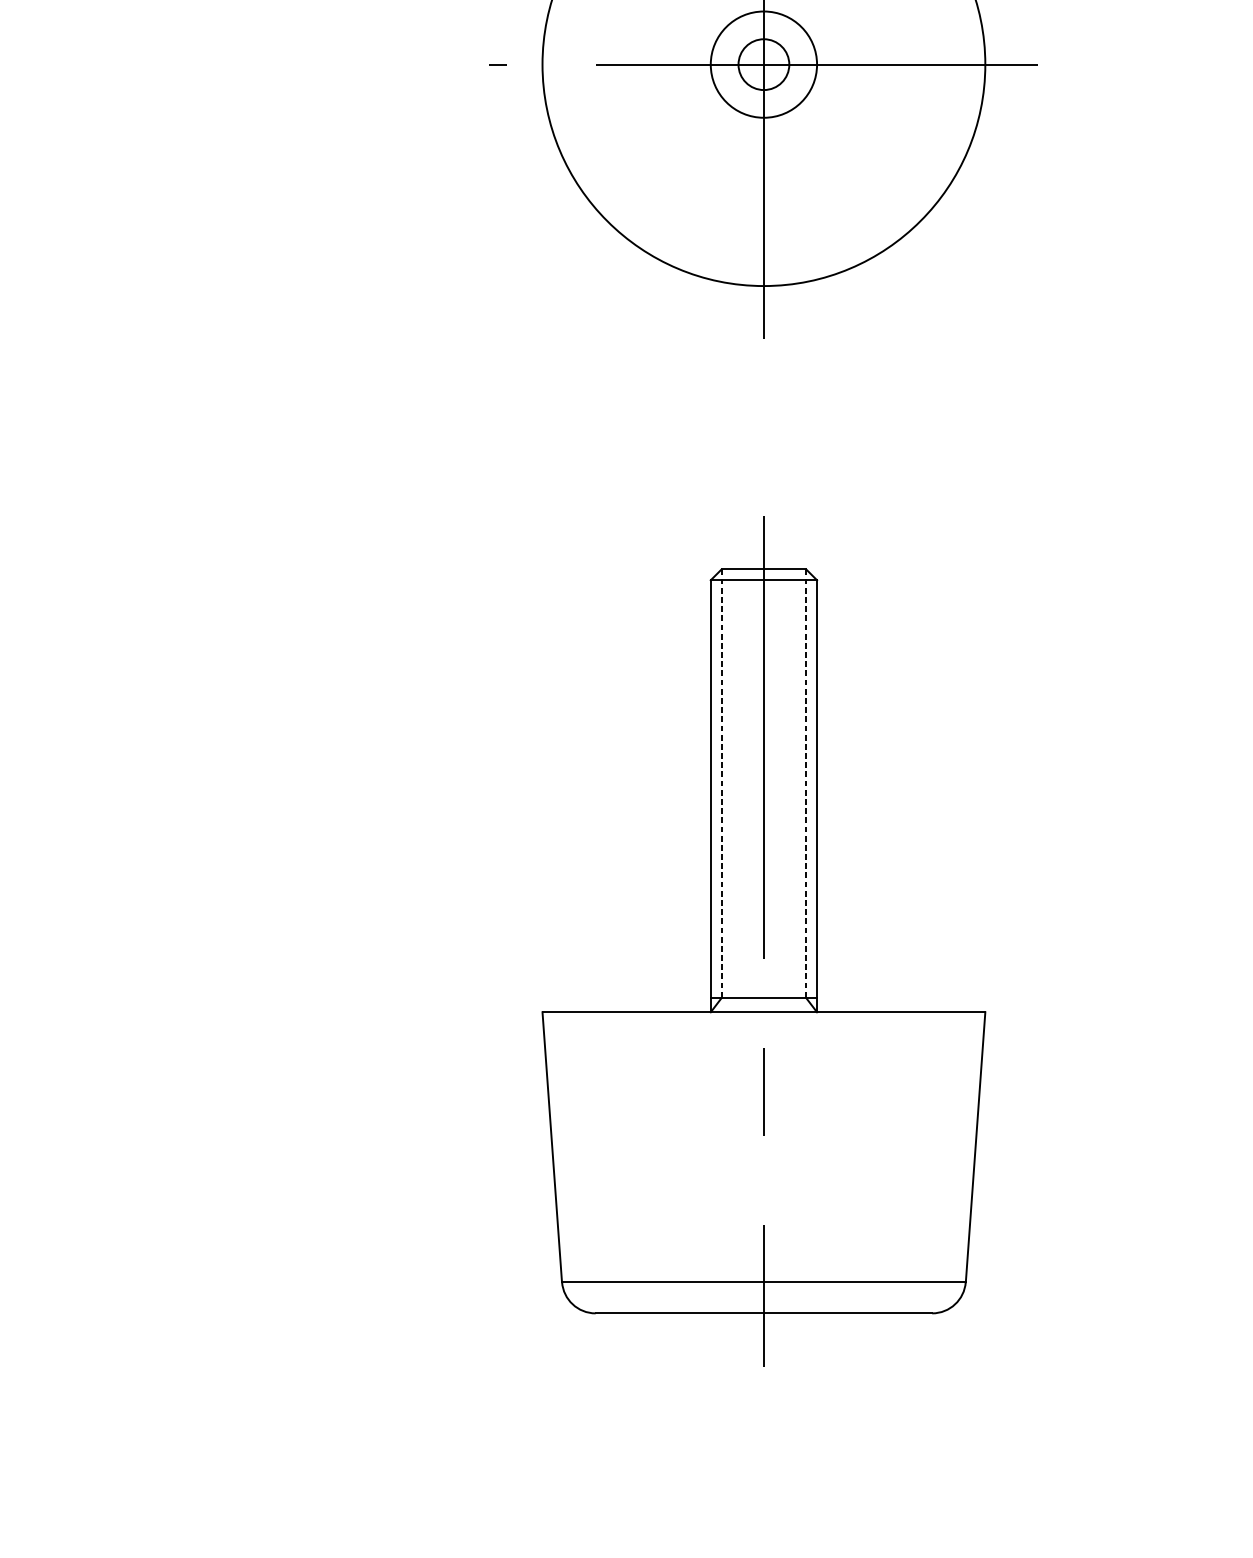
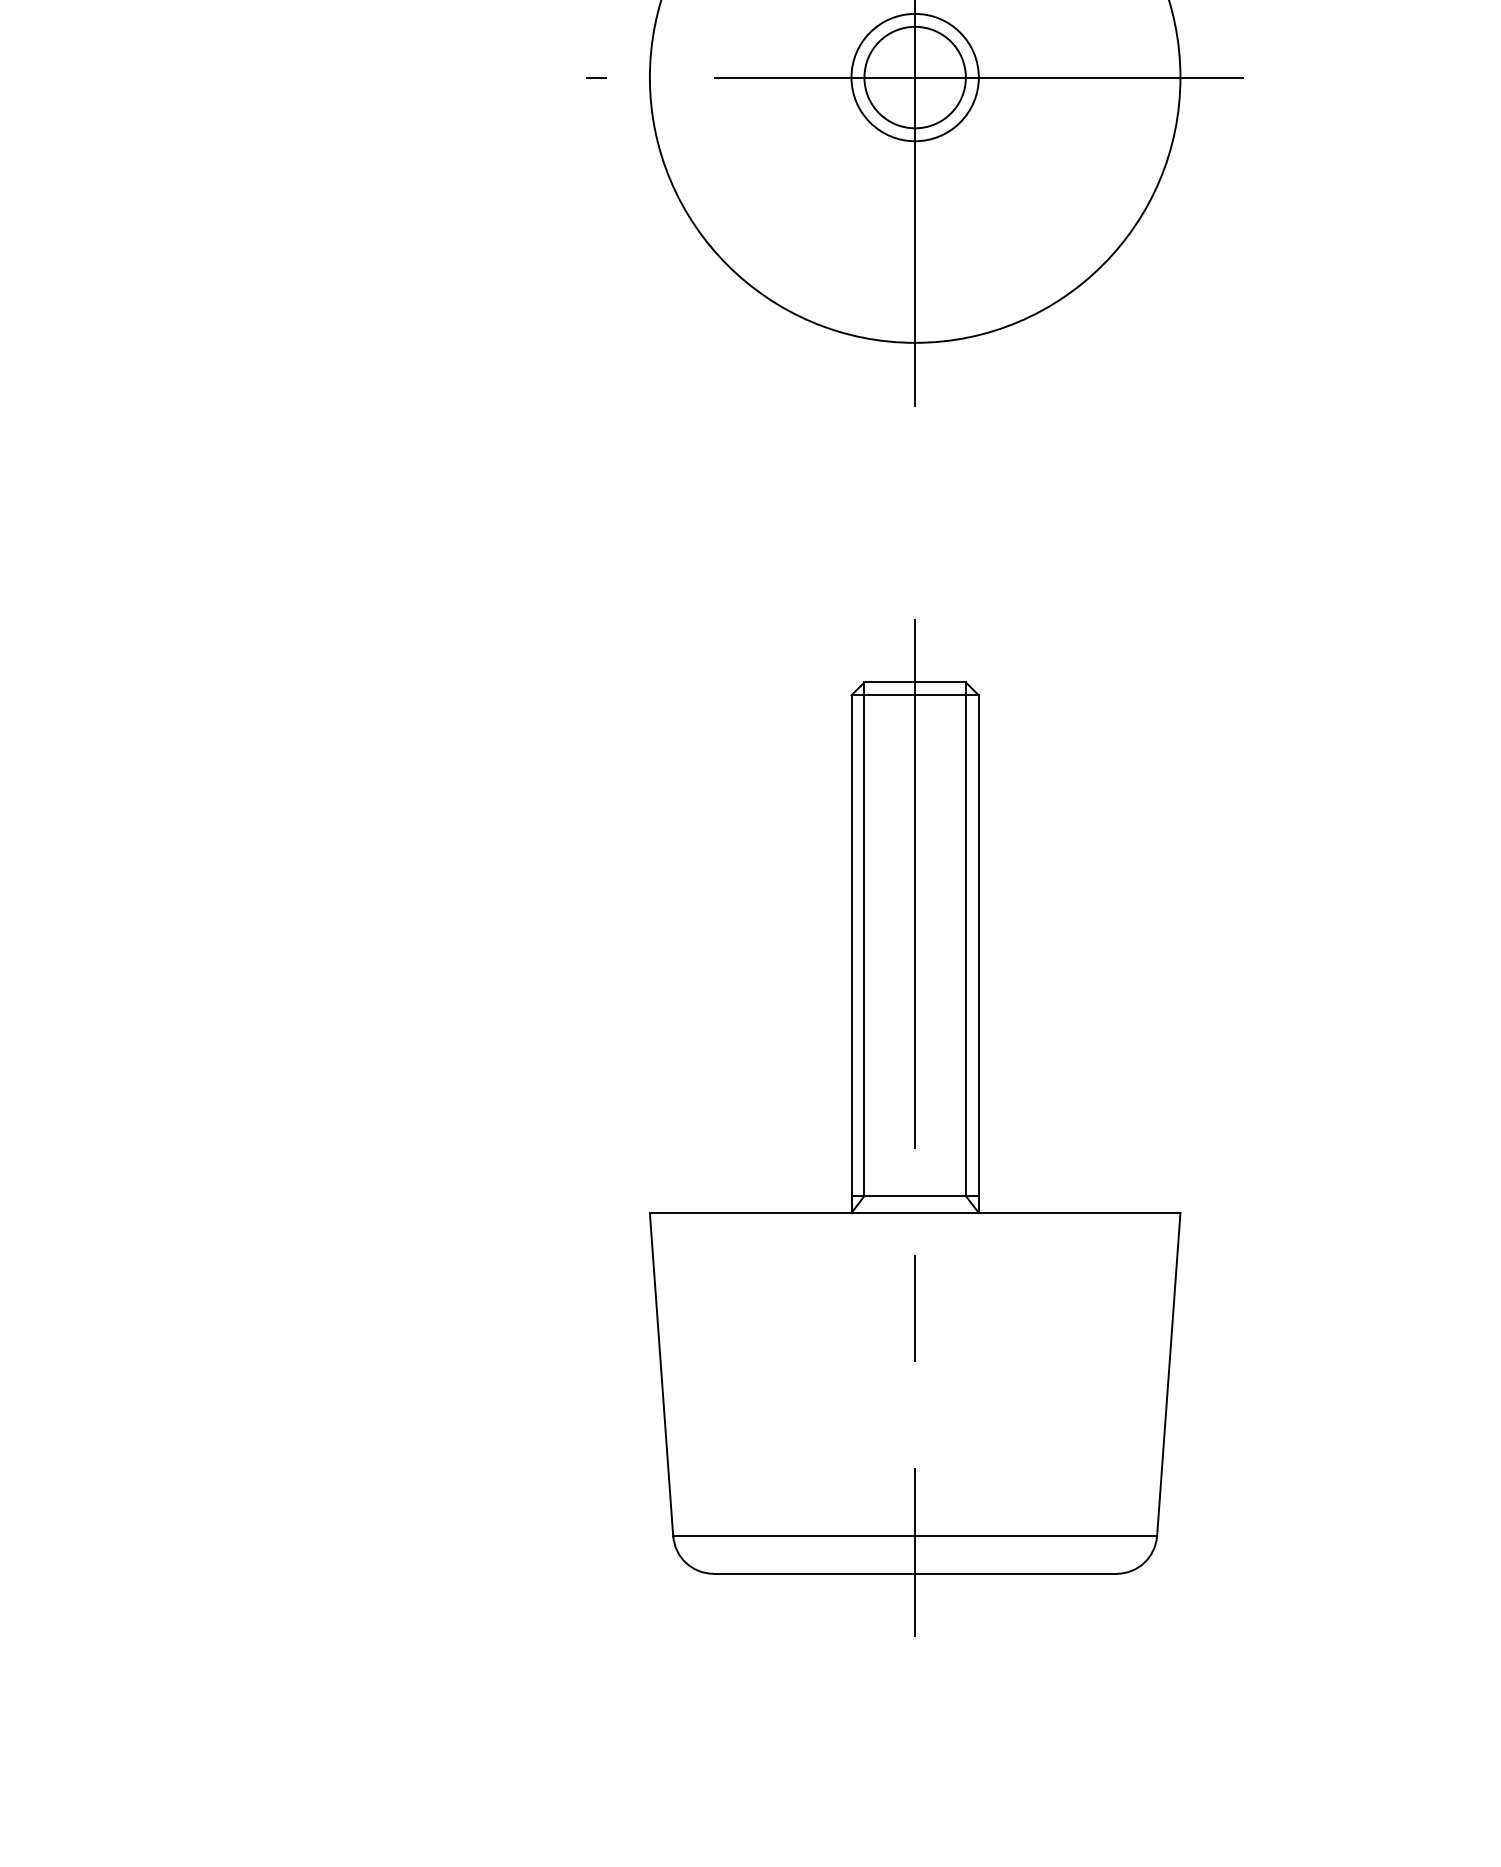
circle: (763, 64) -> (914, 77), size x1.67
line: (721, 784) -> (864, 939), dashed -> solid
line: (805, 784) -> (965, 939), dashed -> solid

